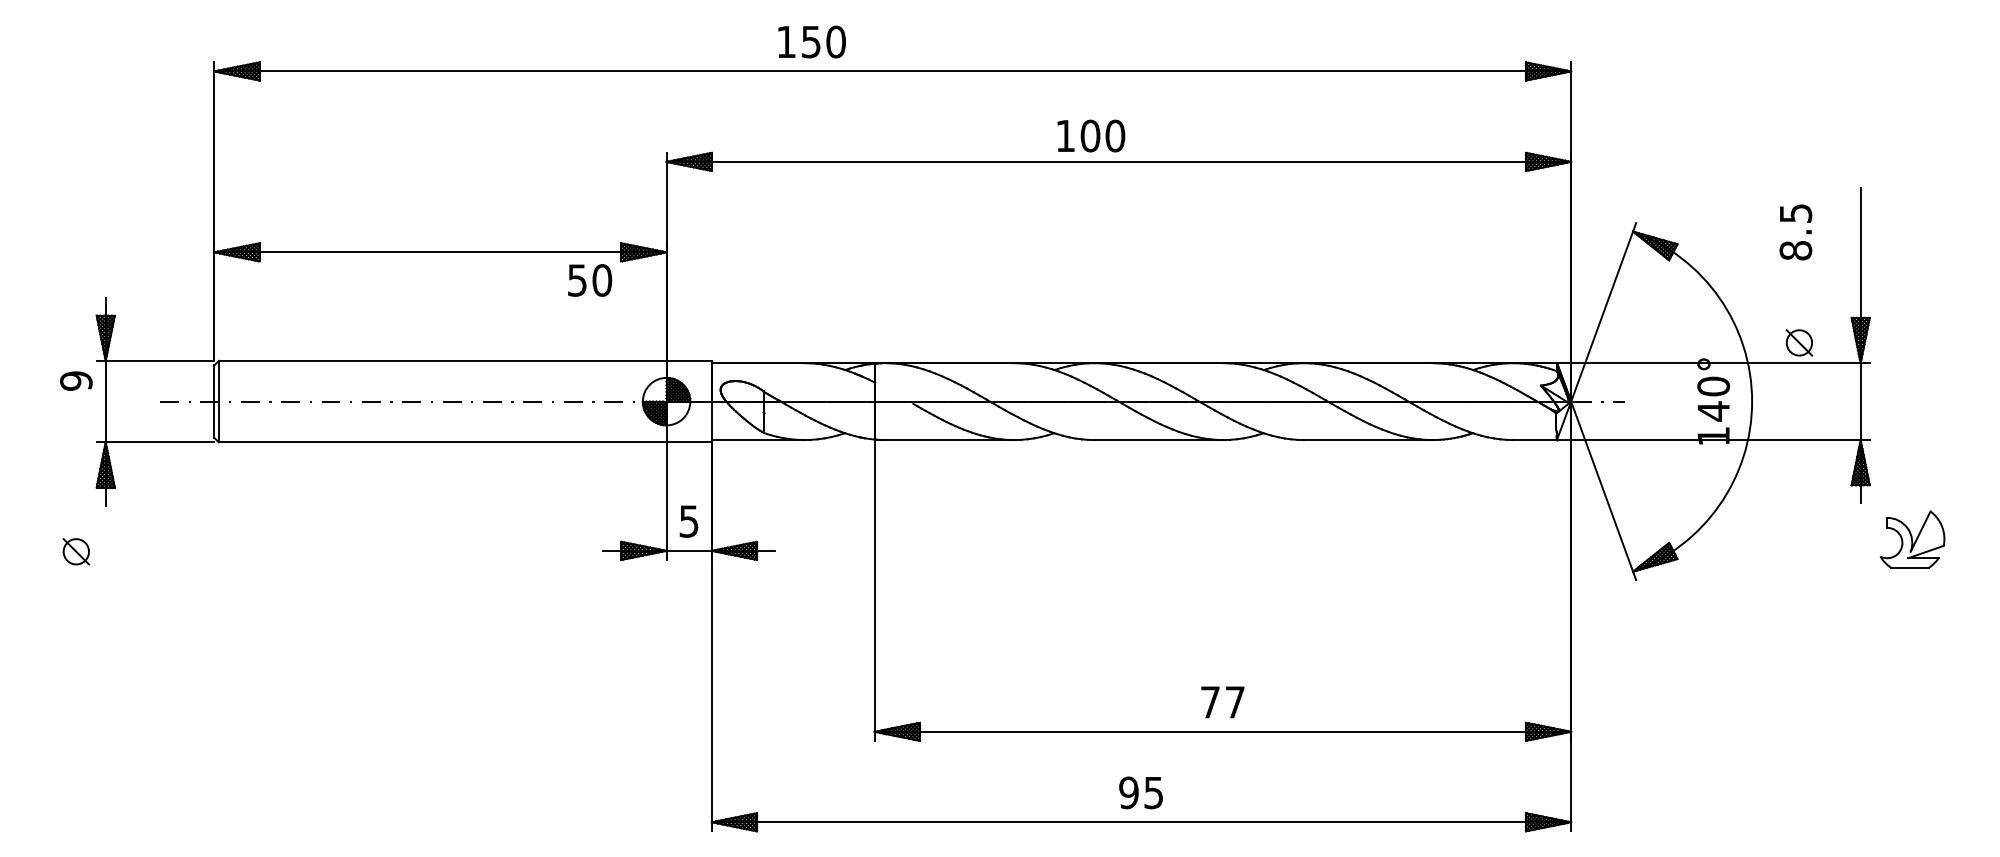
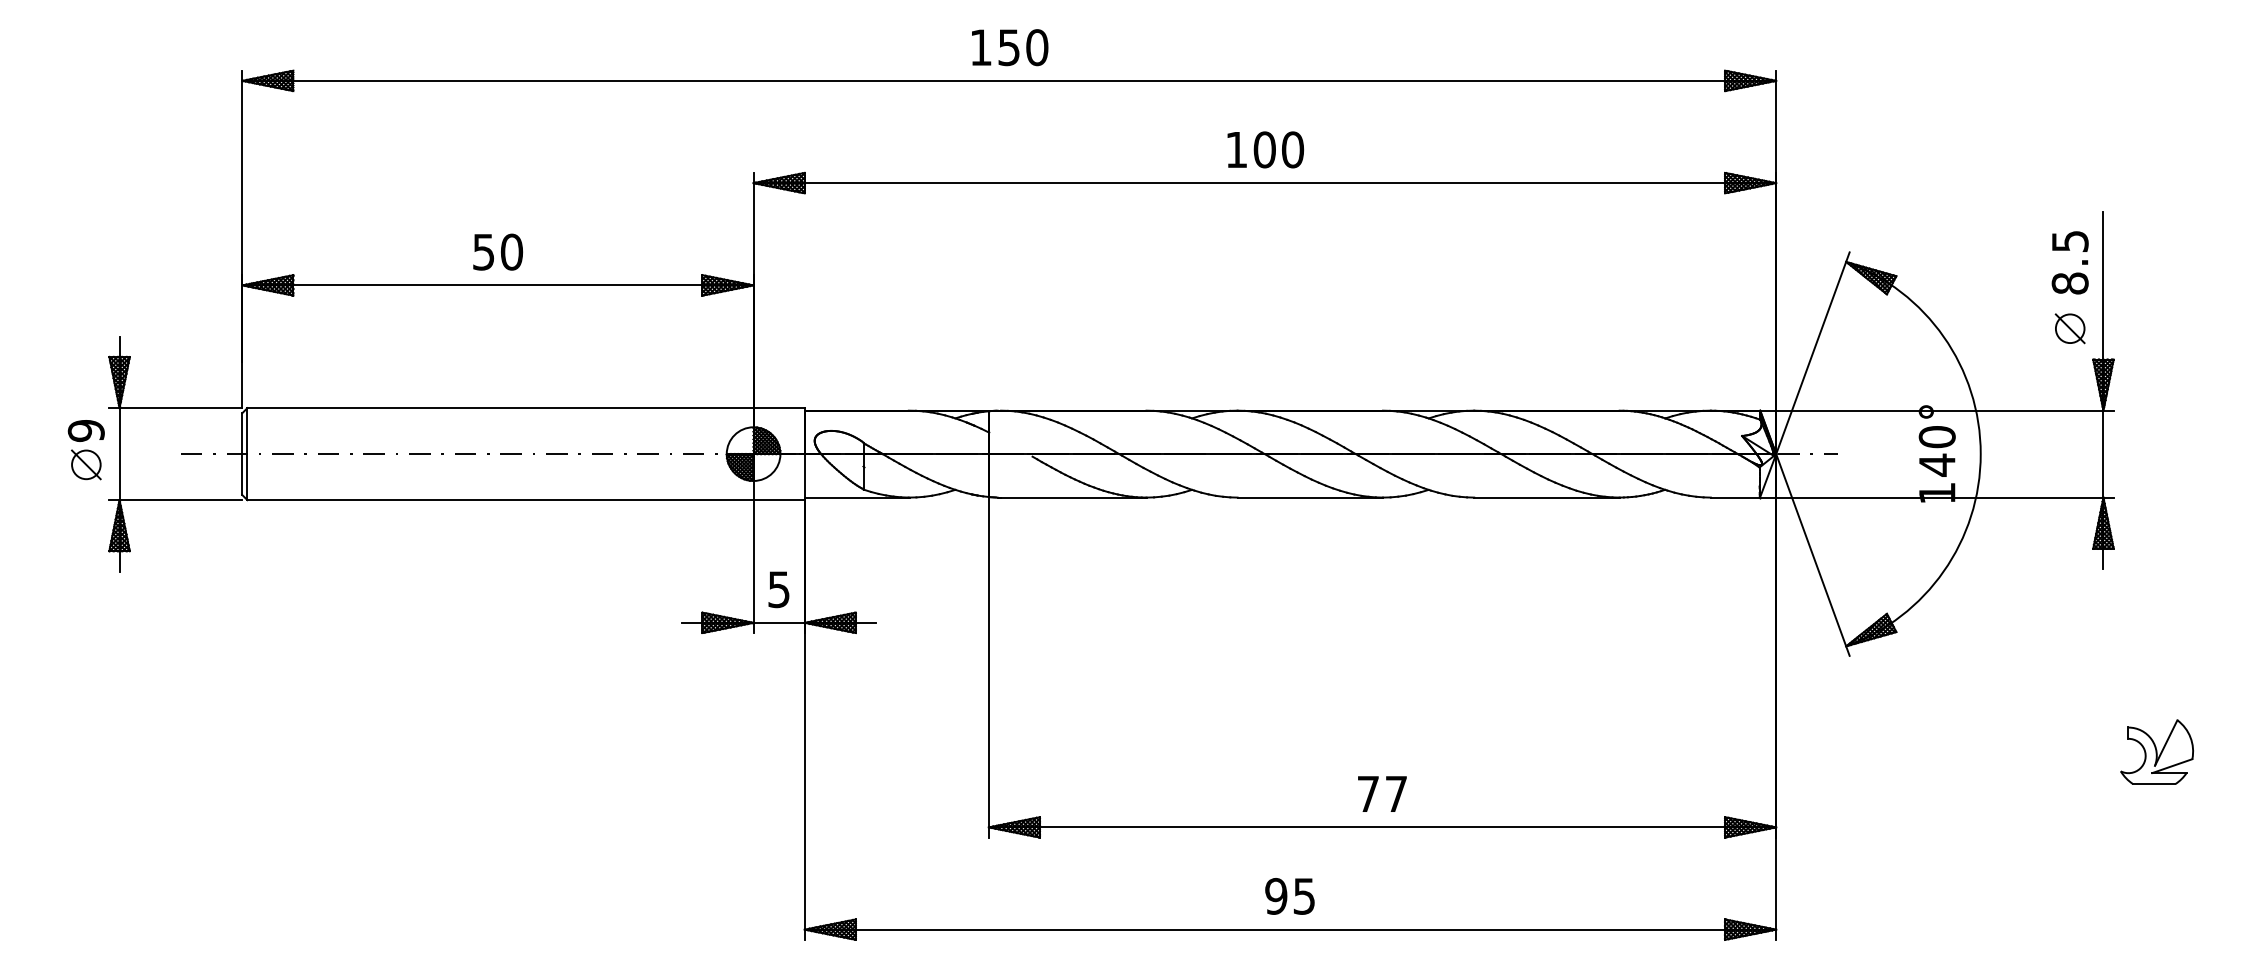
text: (812, 41) -> (1010, 47), moved
text: (1091, 135) -> (1265, 149), moved
text: (1795, 232) -> (2069, 262), moved
text: (589, 279) -> (497, 251), moved
part: (1798, 342) -> (2069, 328), moved
part: (1912, 539) -> (2156, 751), moved
part: (76, 551) -> (86, 464), moved

